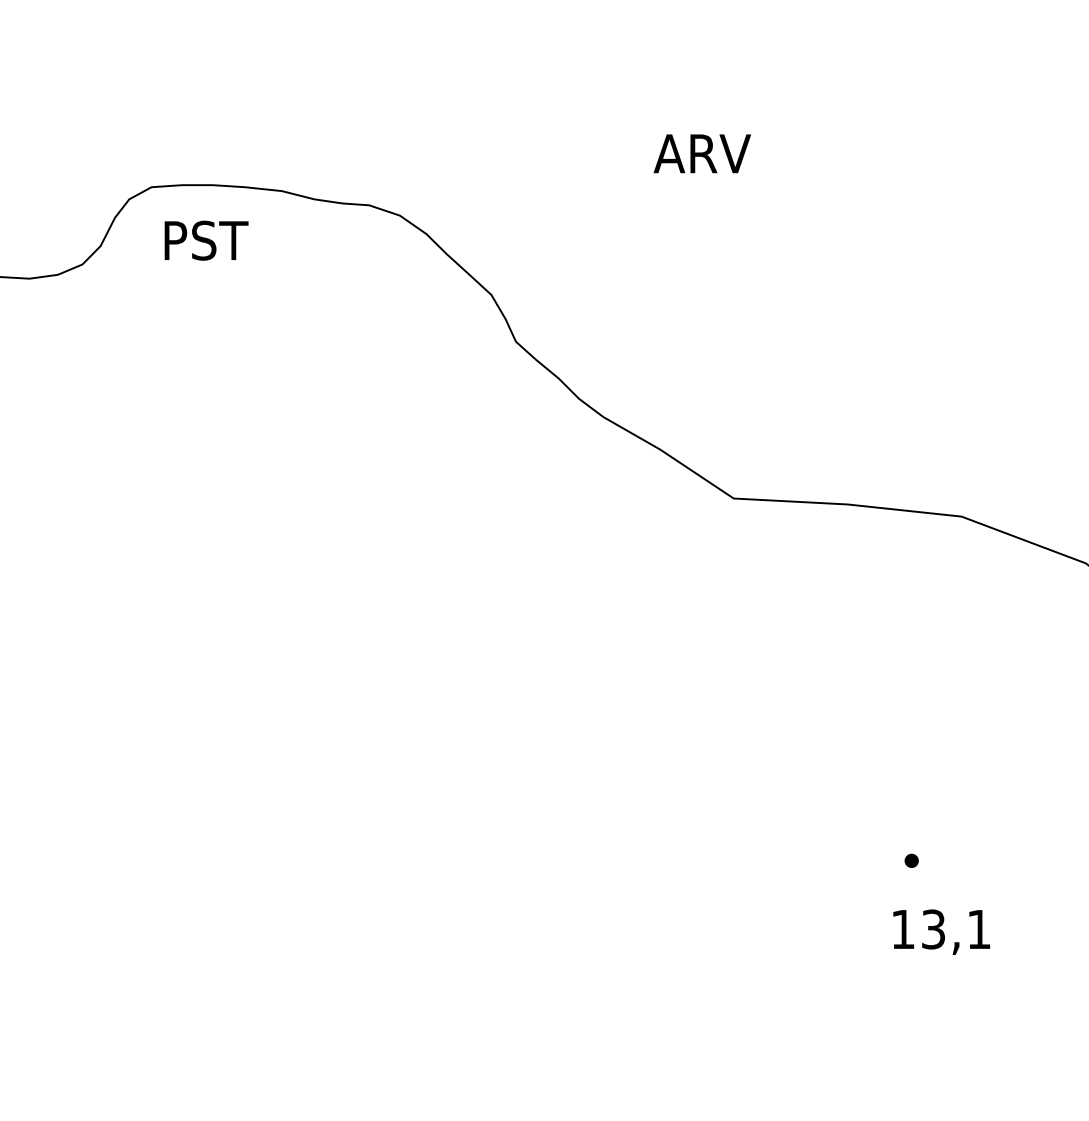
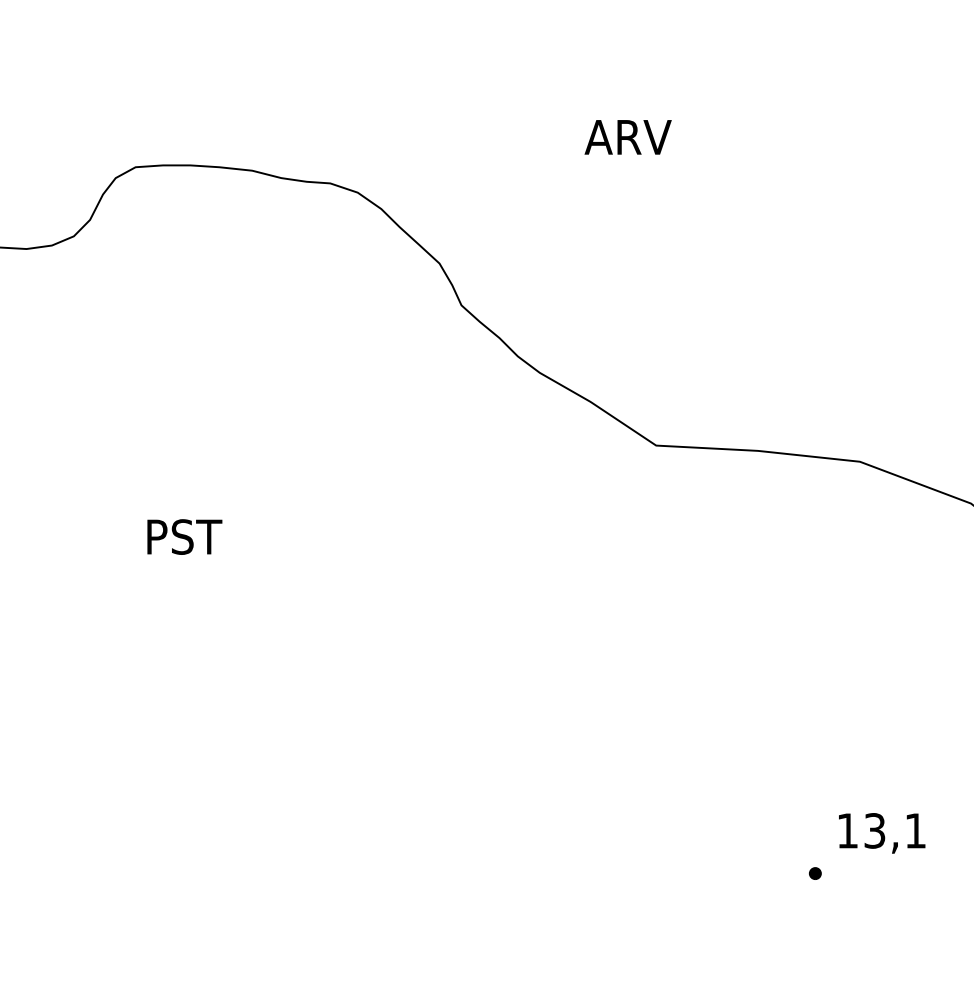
text: (206, 240) -> (184, 536), moved
part: (911, 860) -> (815, 873), moved
text: (942, 932) -> (882, 833), moved

